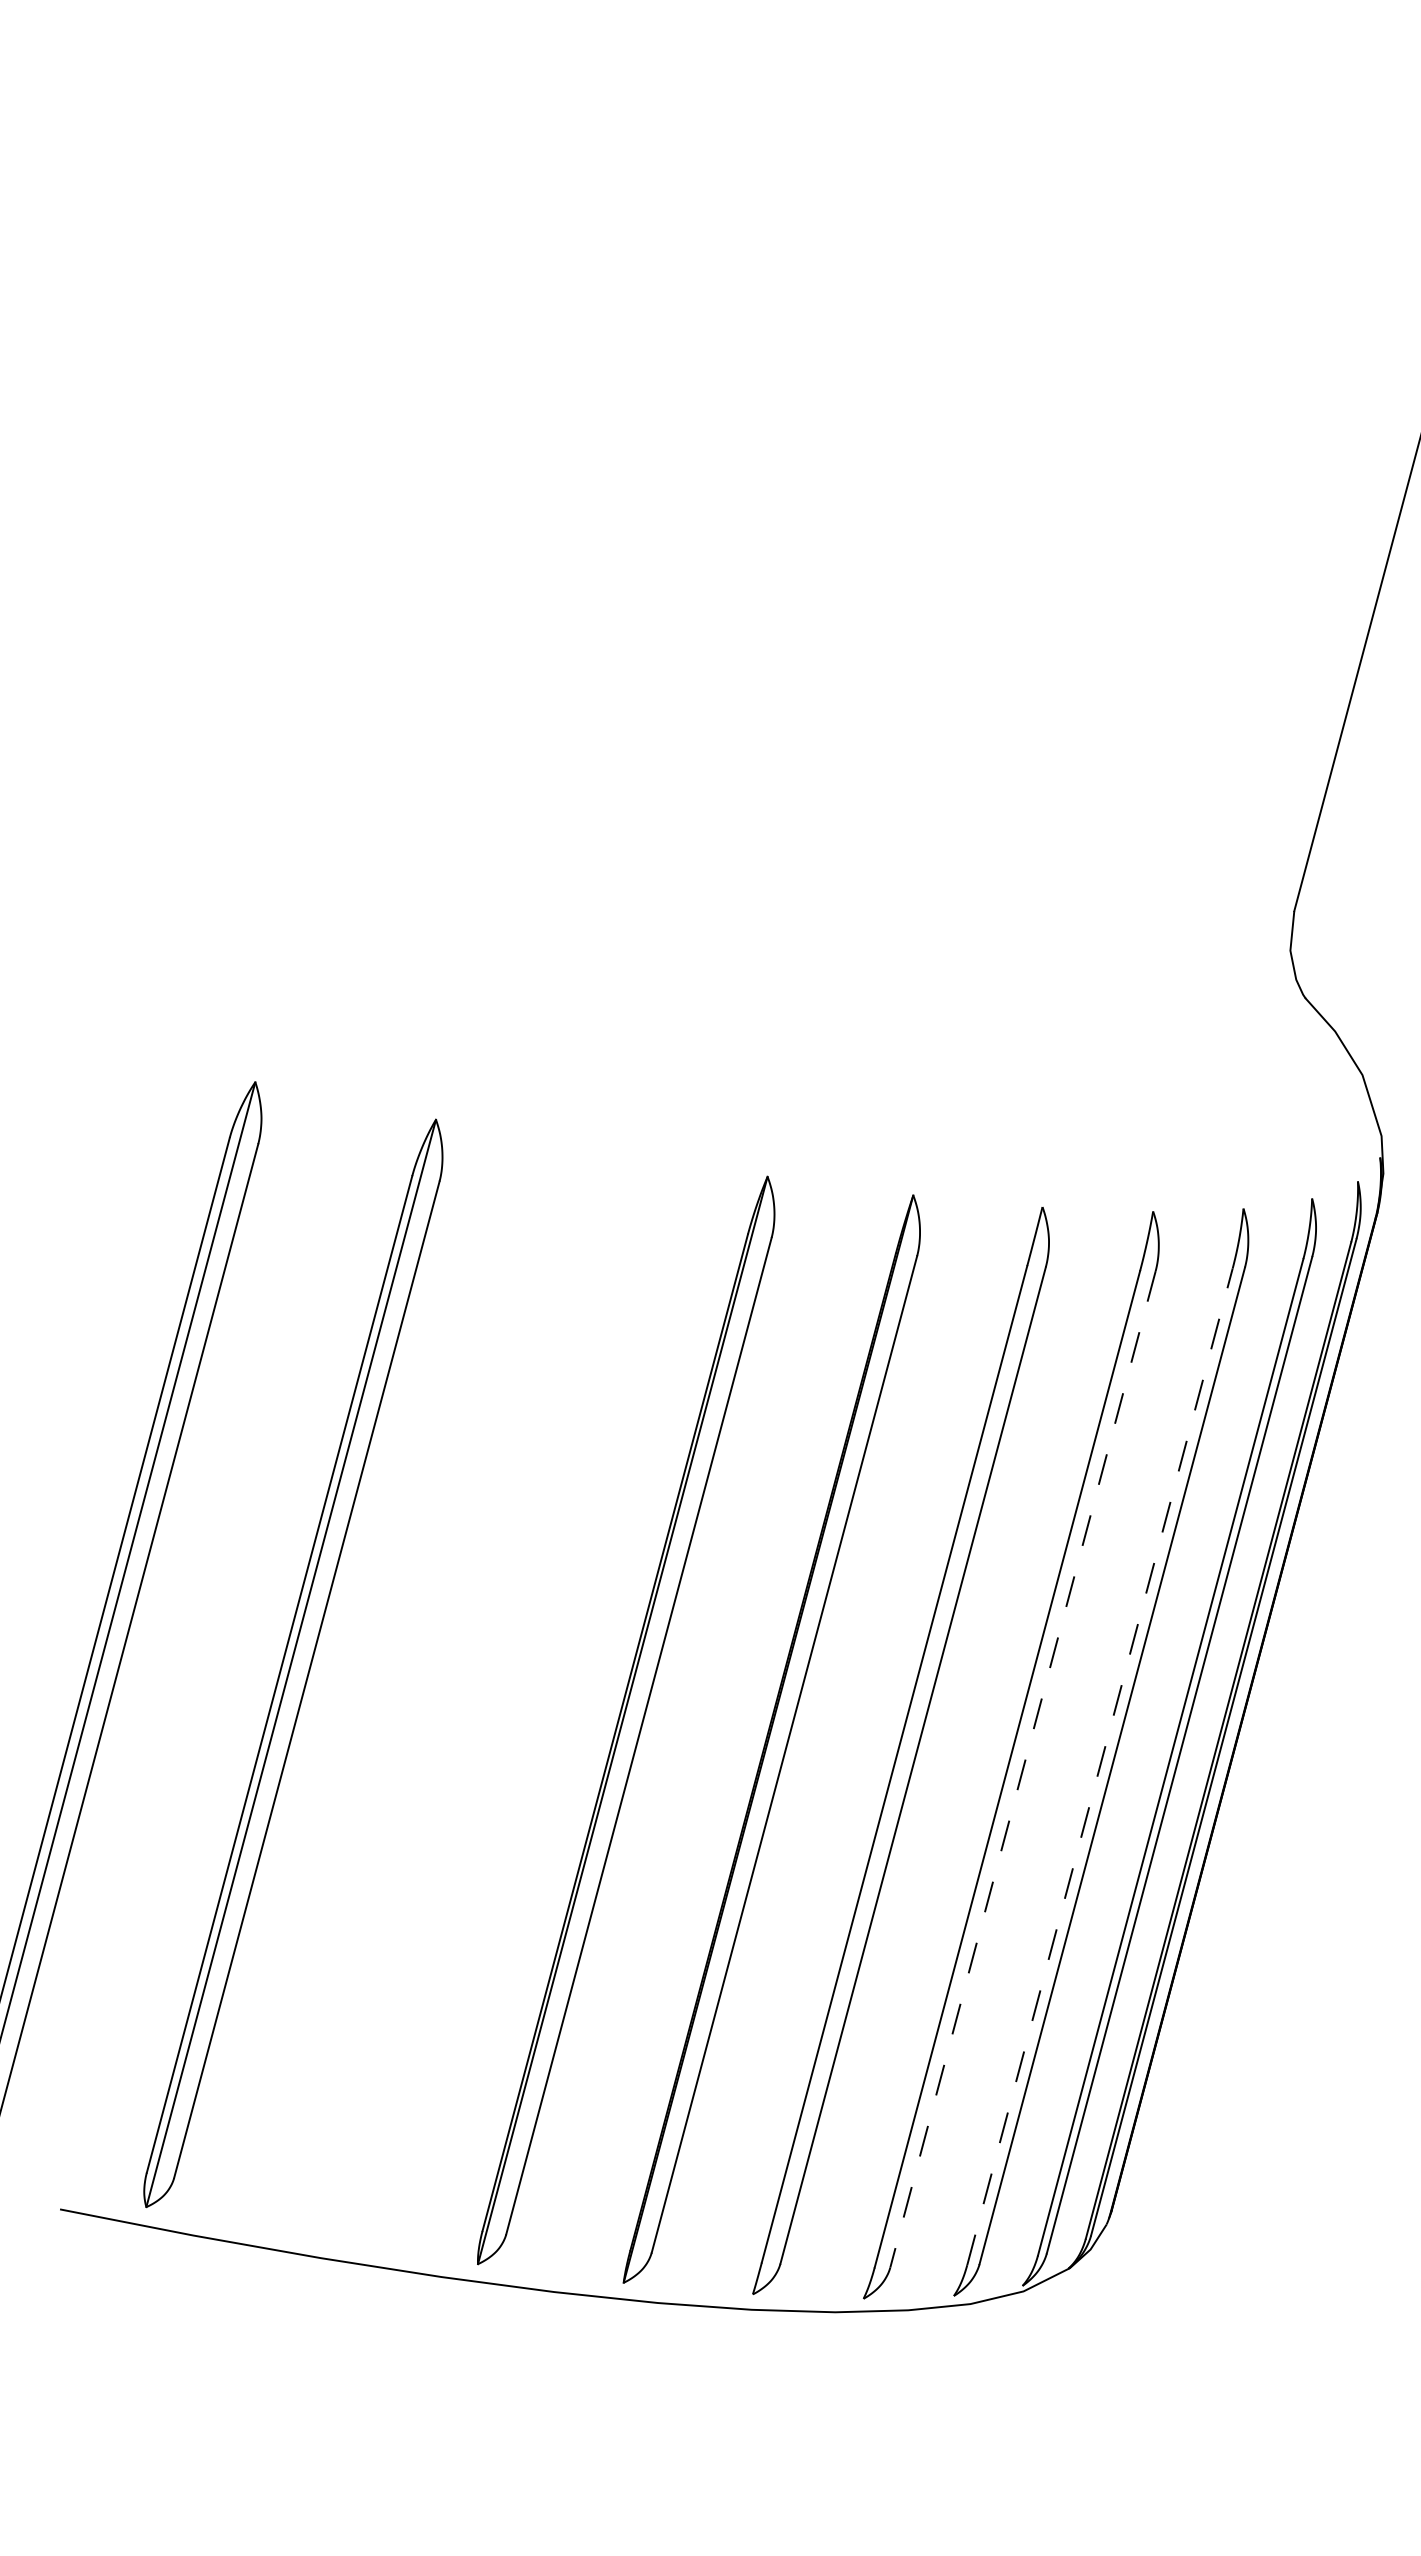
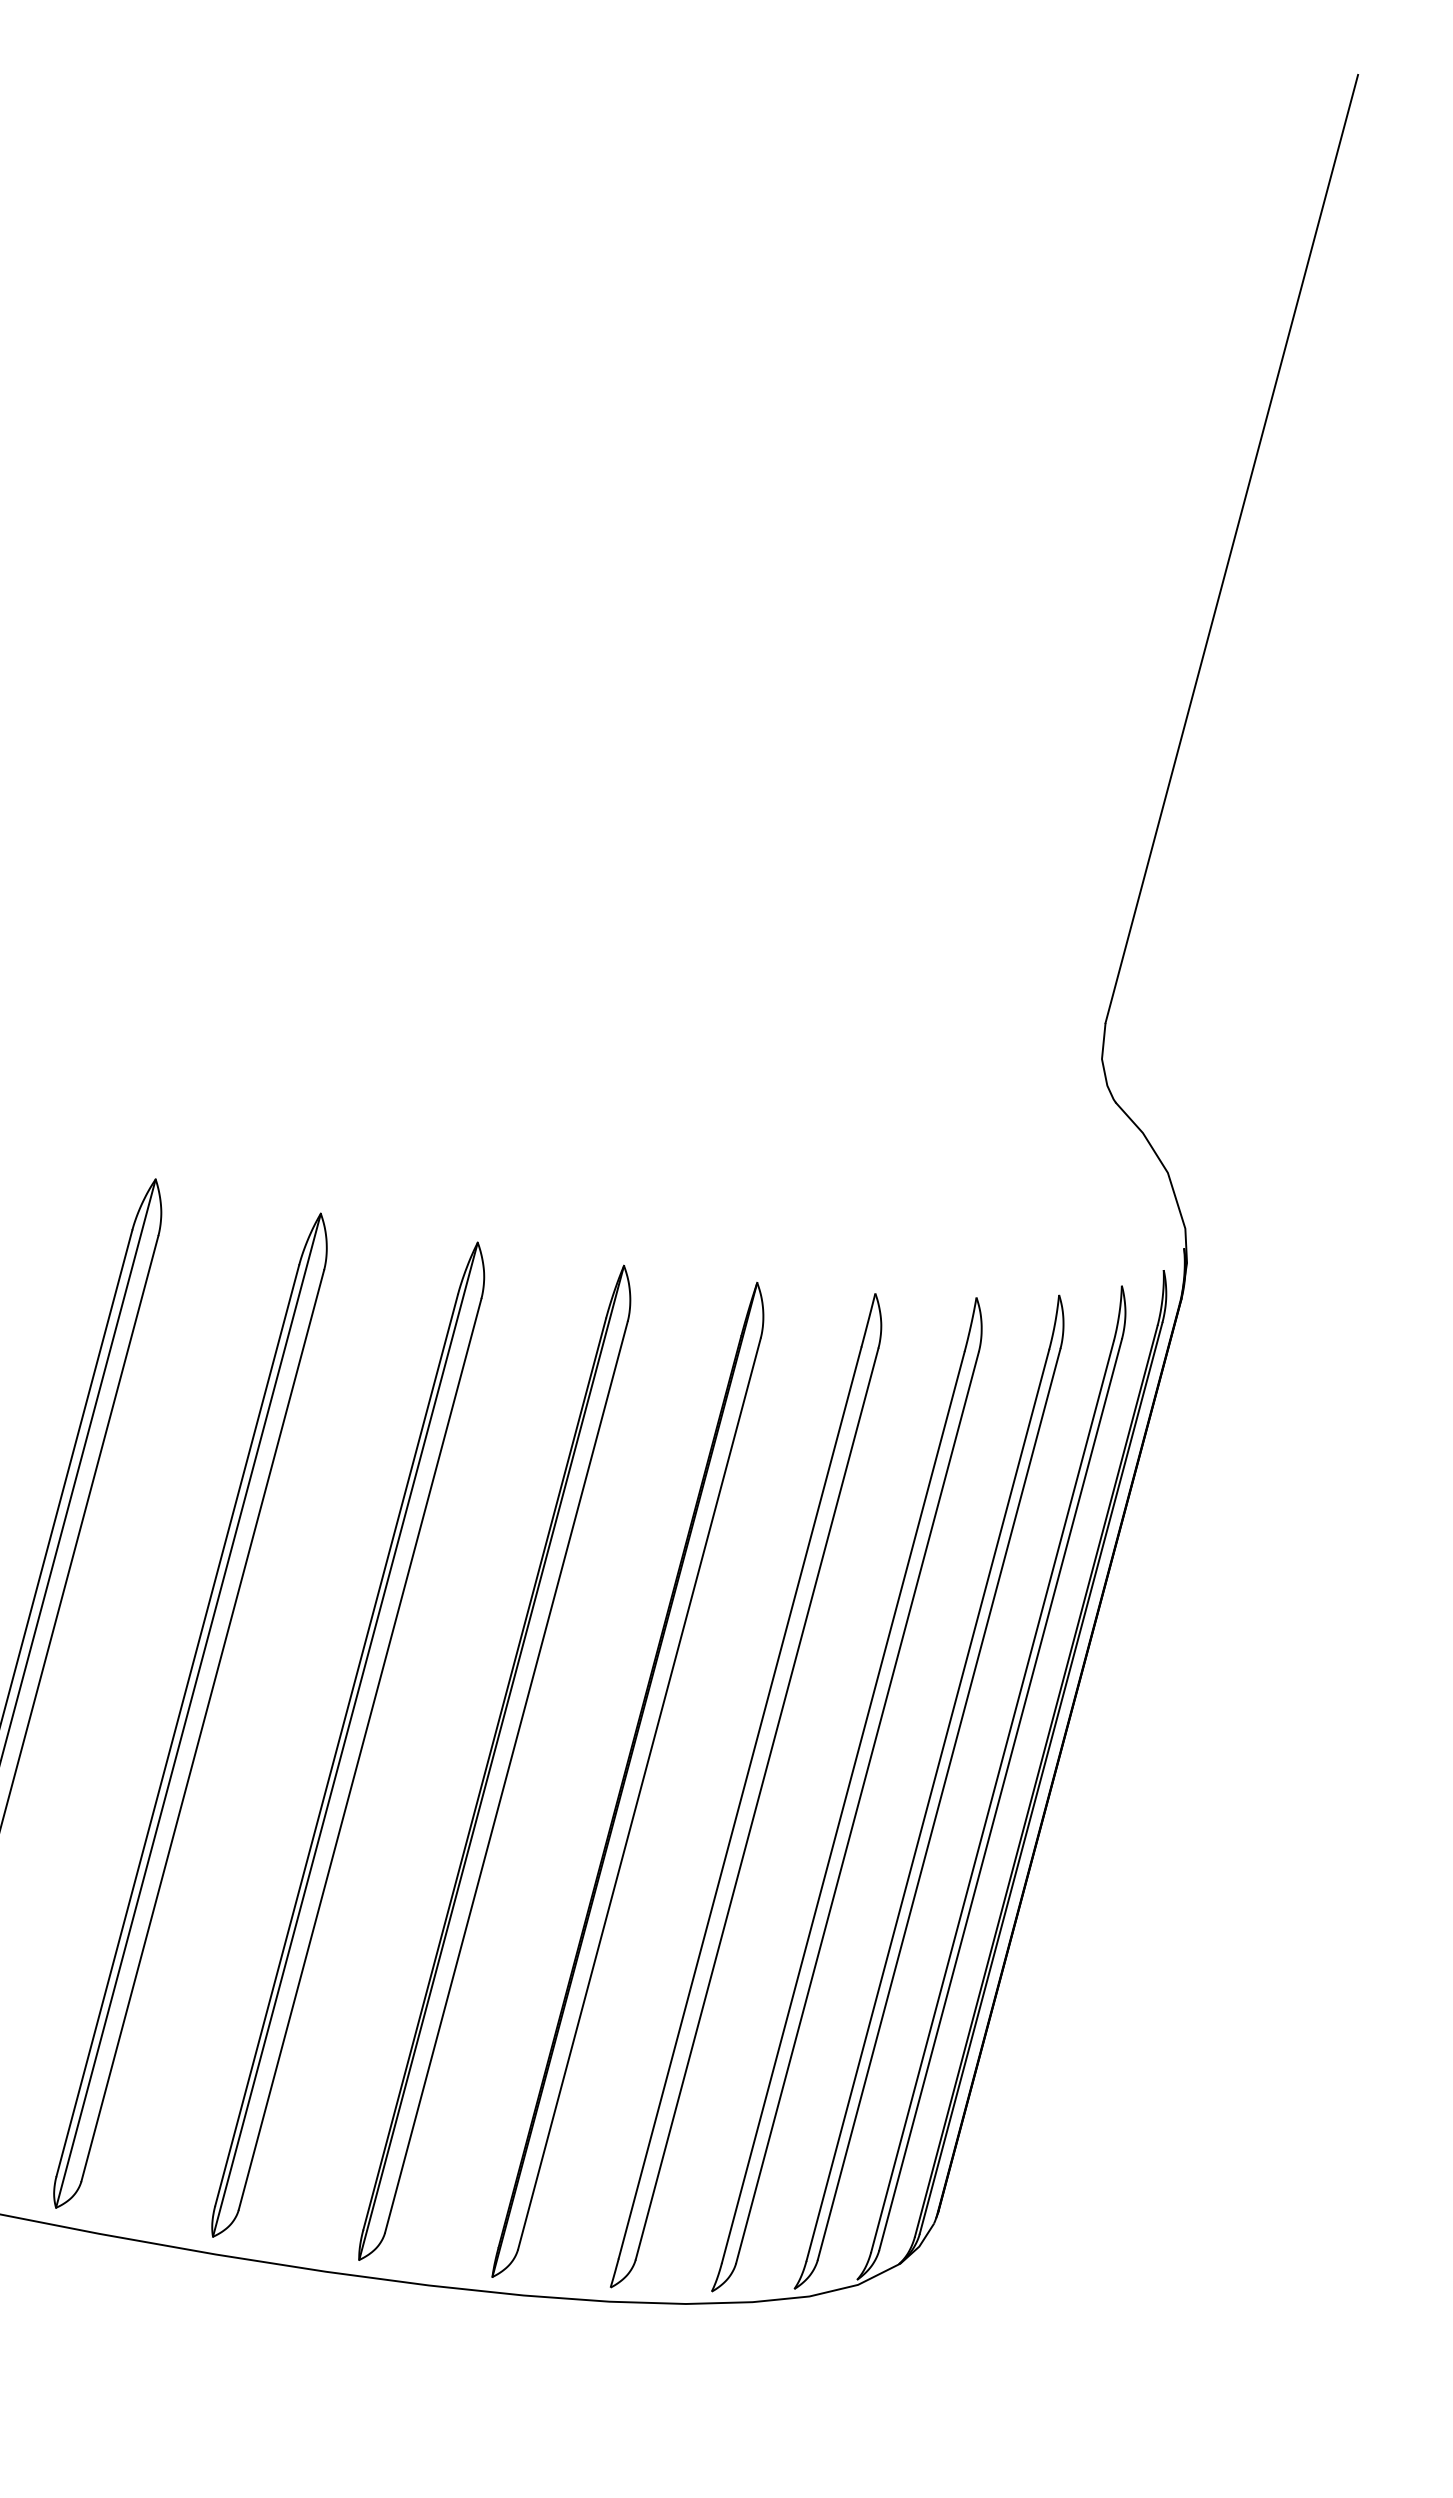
part: (466, 1694) -> (348, 1739), added
line: (1100, 1765) -> (928, 1804), dashed -> solid
line: (1022, 1770) -> (857, 1808), dashed -> solid

